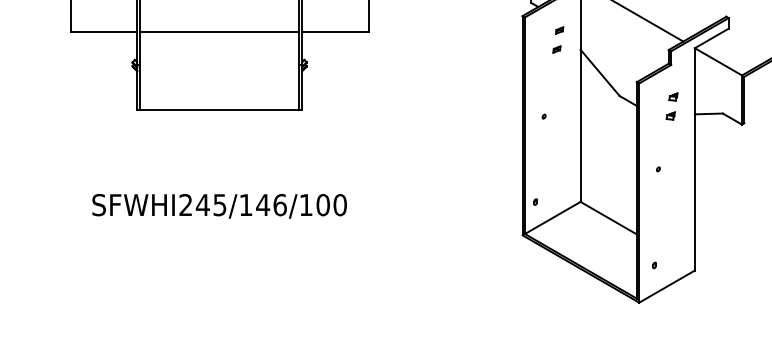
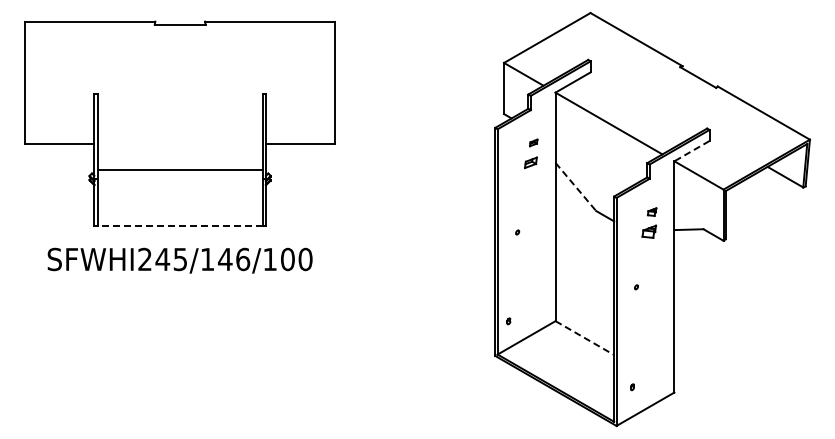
line: (219, 31) -> (179, 169), moved
line: (711, 38) -> (691, 151), solid -> dashed
part: (556, 49) -> (530, 162), size x1.6
line: (599, 72) -> (575, 186), solid -> dashed
line: (219, 109) -> (179, 225), solid -> dashed
part: (670, 115) -> (649, 231), size x1.6
text: (219, 206) -> (179, 260), moved
line: (608, 218) -> (584, 338), solid -> dashed

